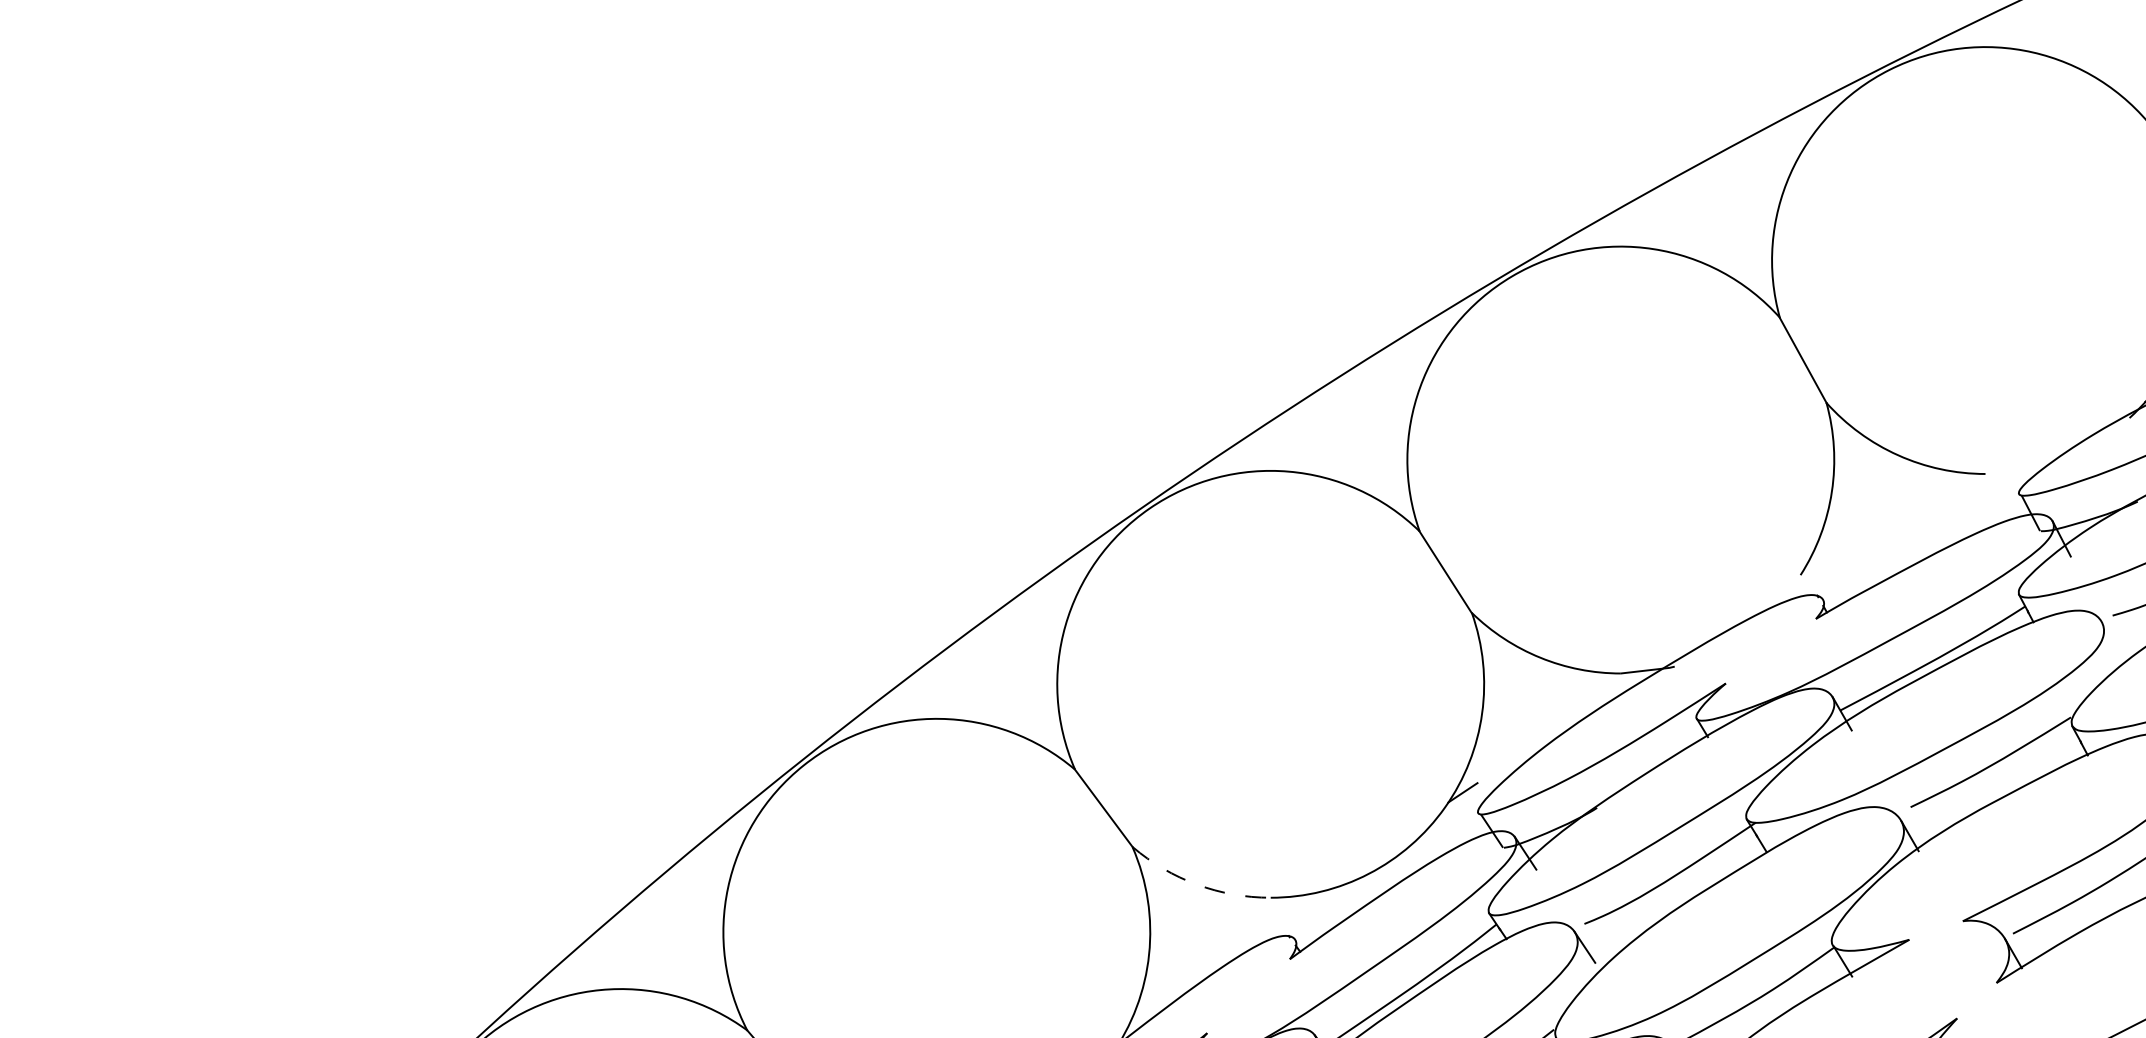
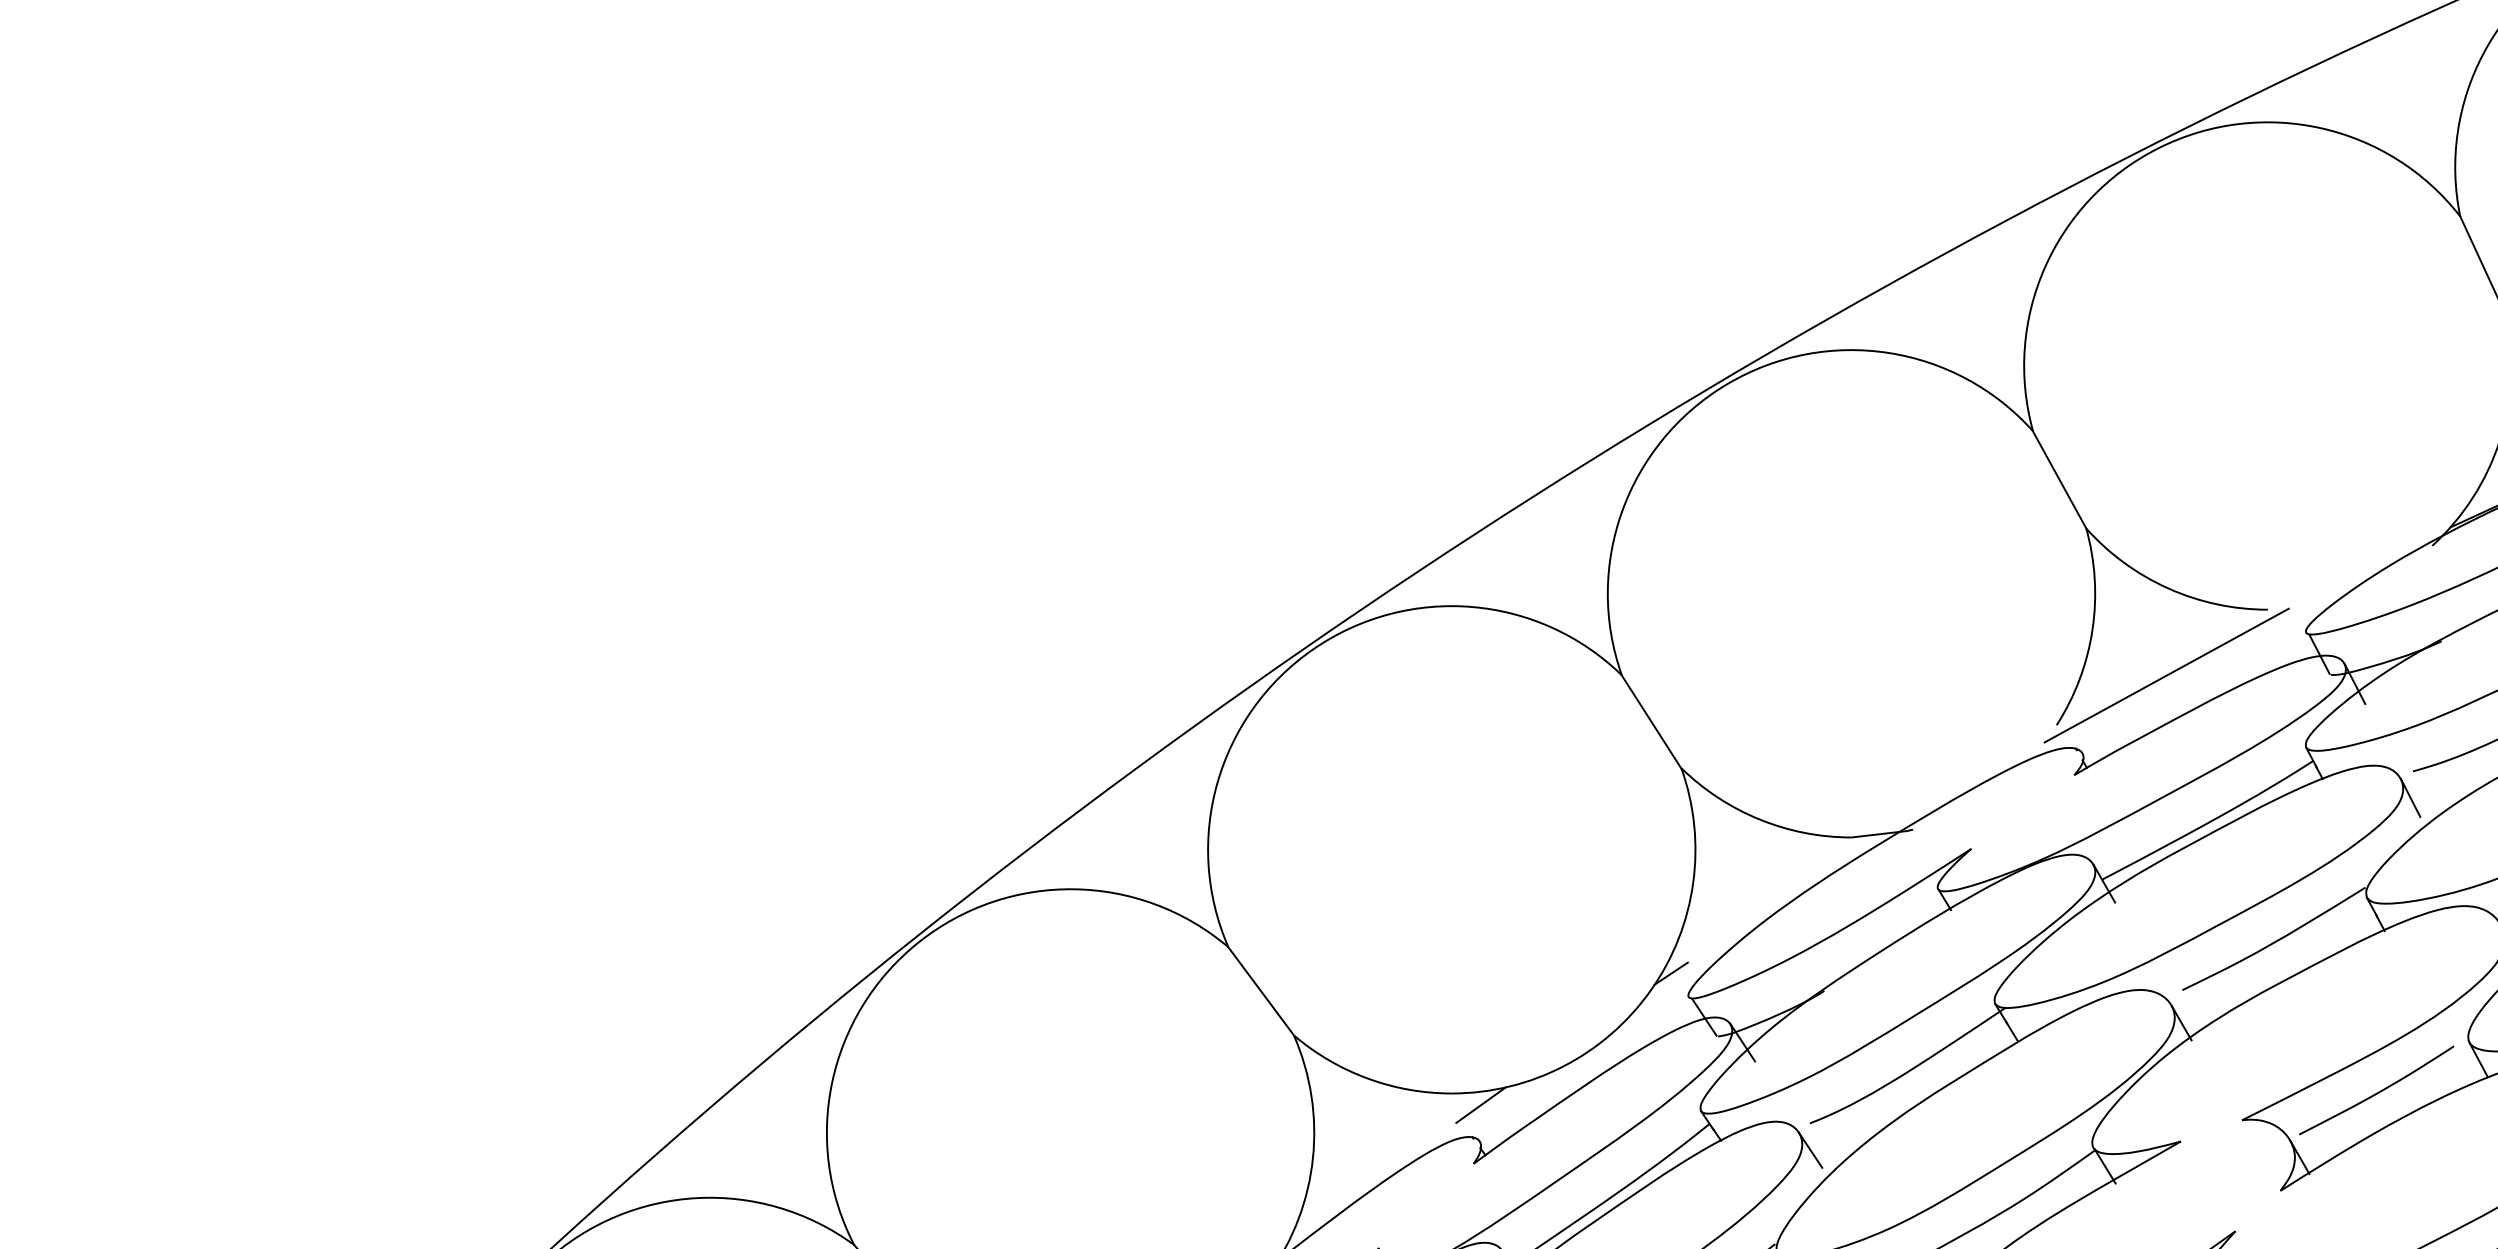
line: (1896, 531) -> (2166, 675), added
line: (2110, 638) -> (2410, 797), added
arc: (1196, 884) -> (1367, 1078), dashed -> solid
line: (1295, 907) -> (1480, 1104), added

